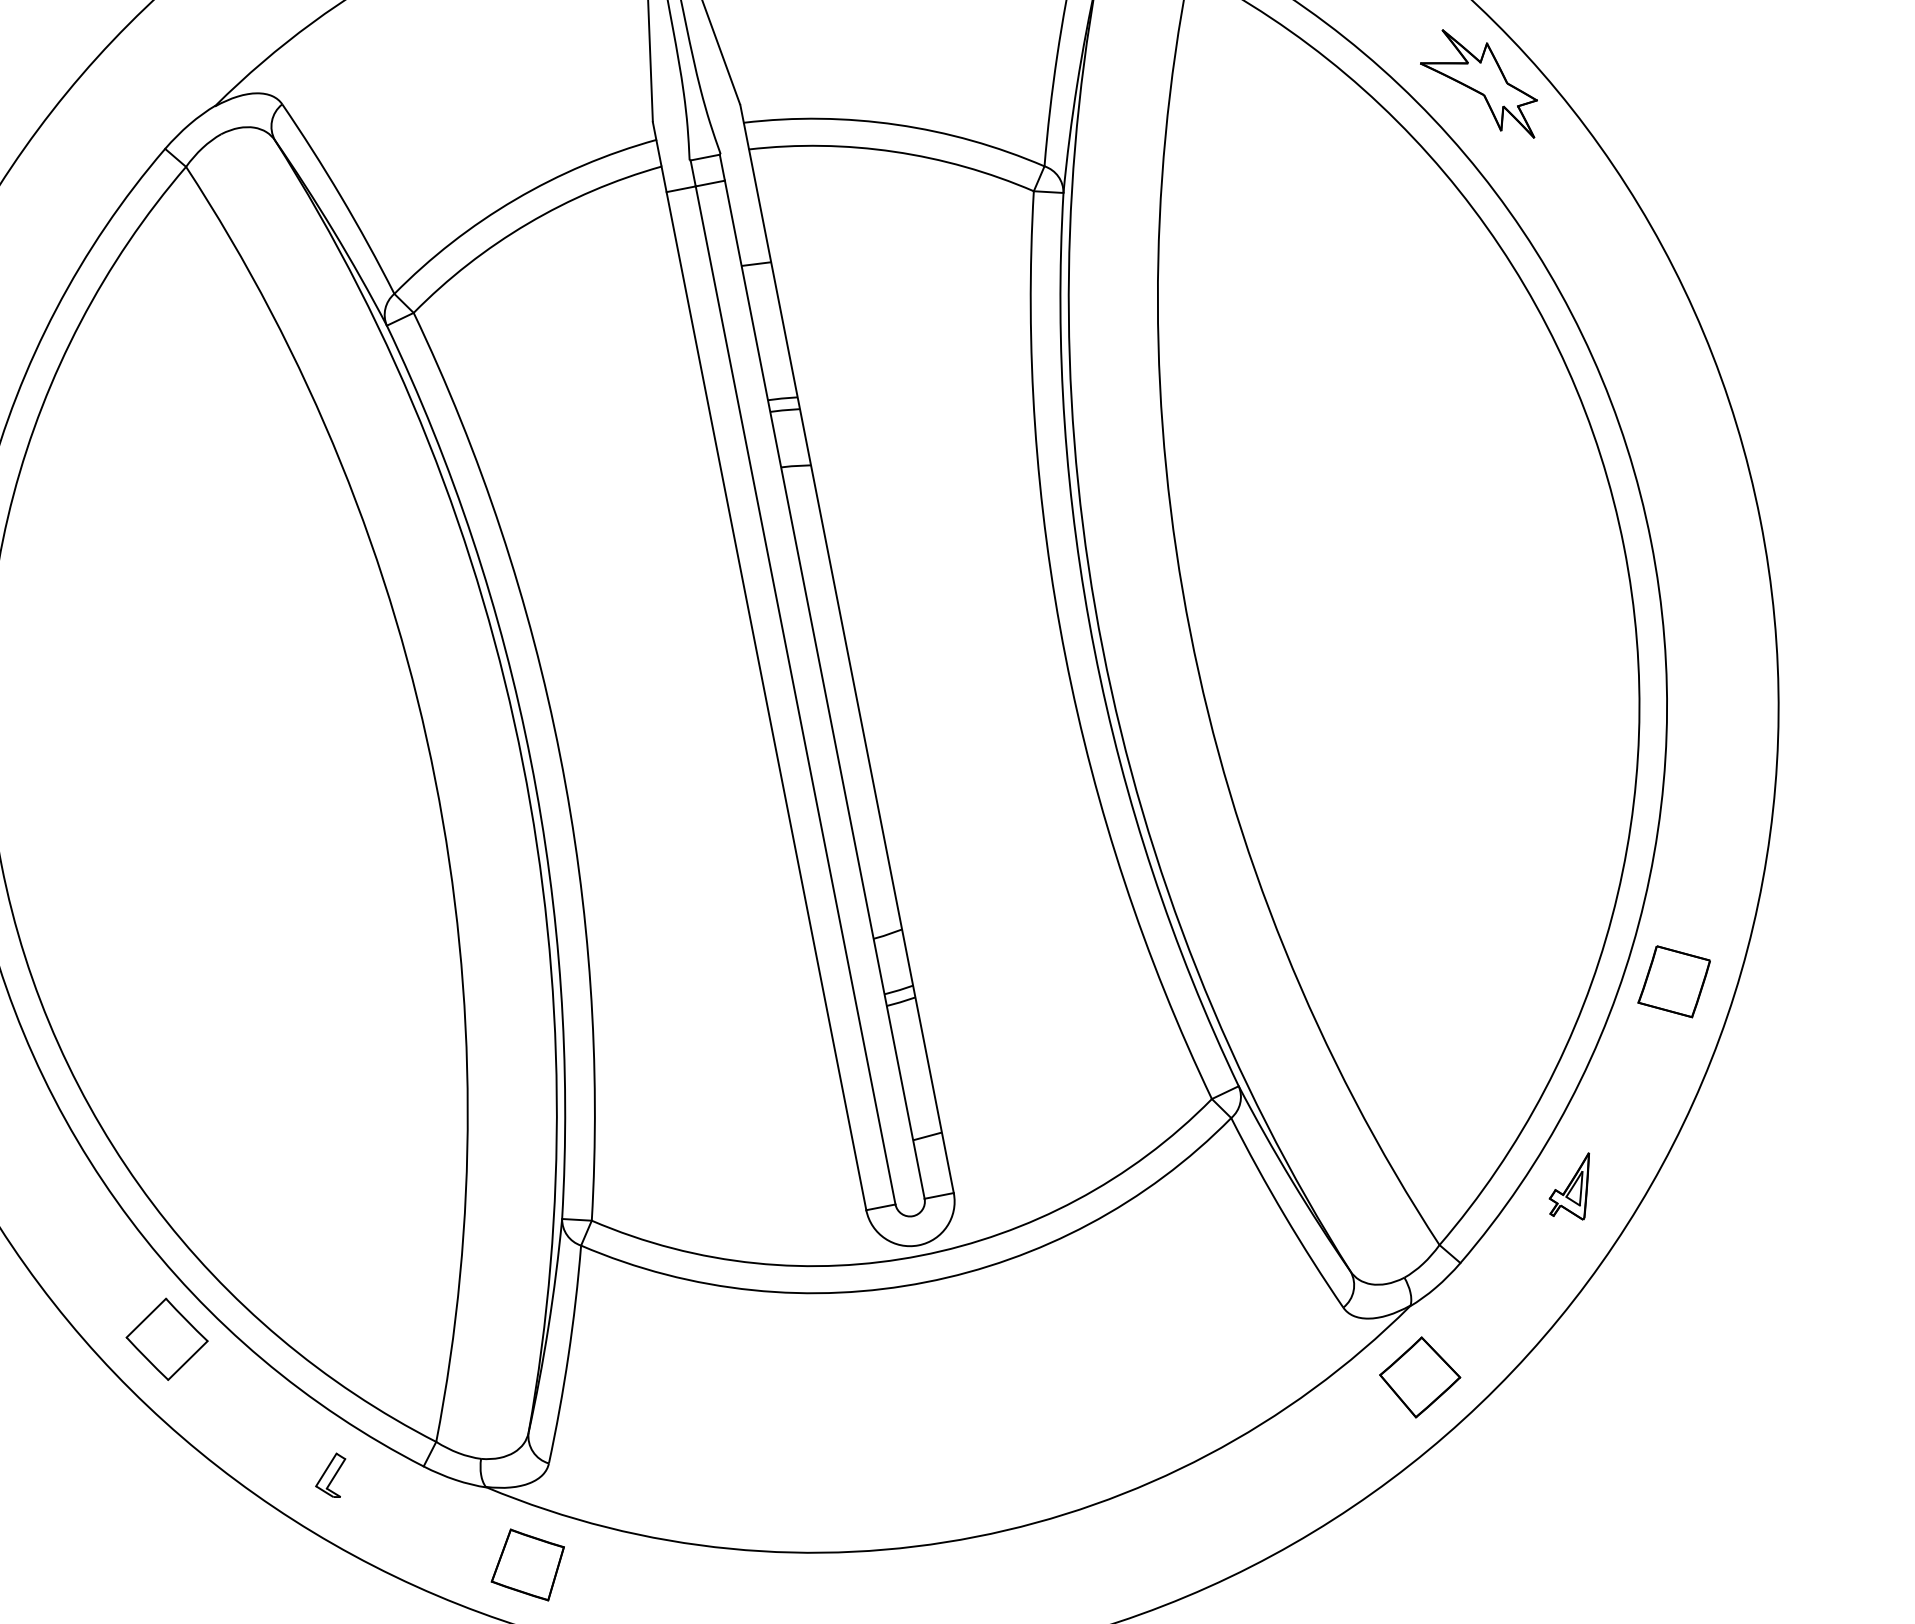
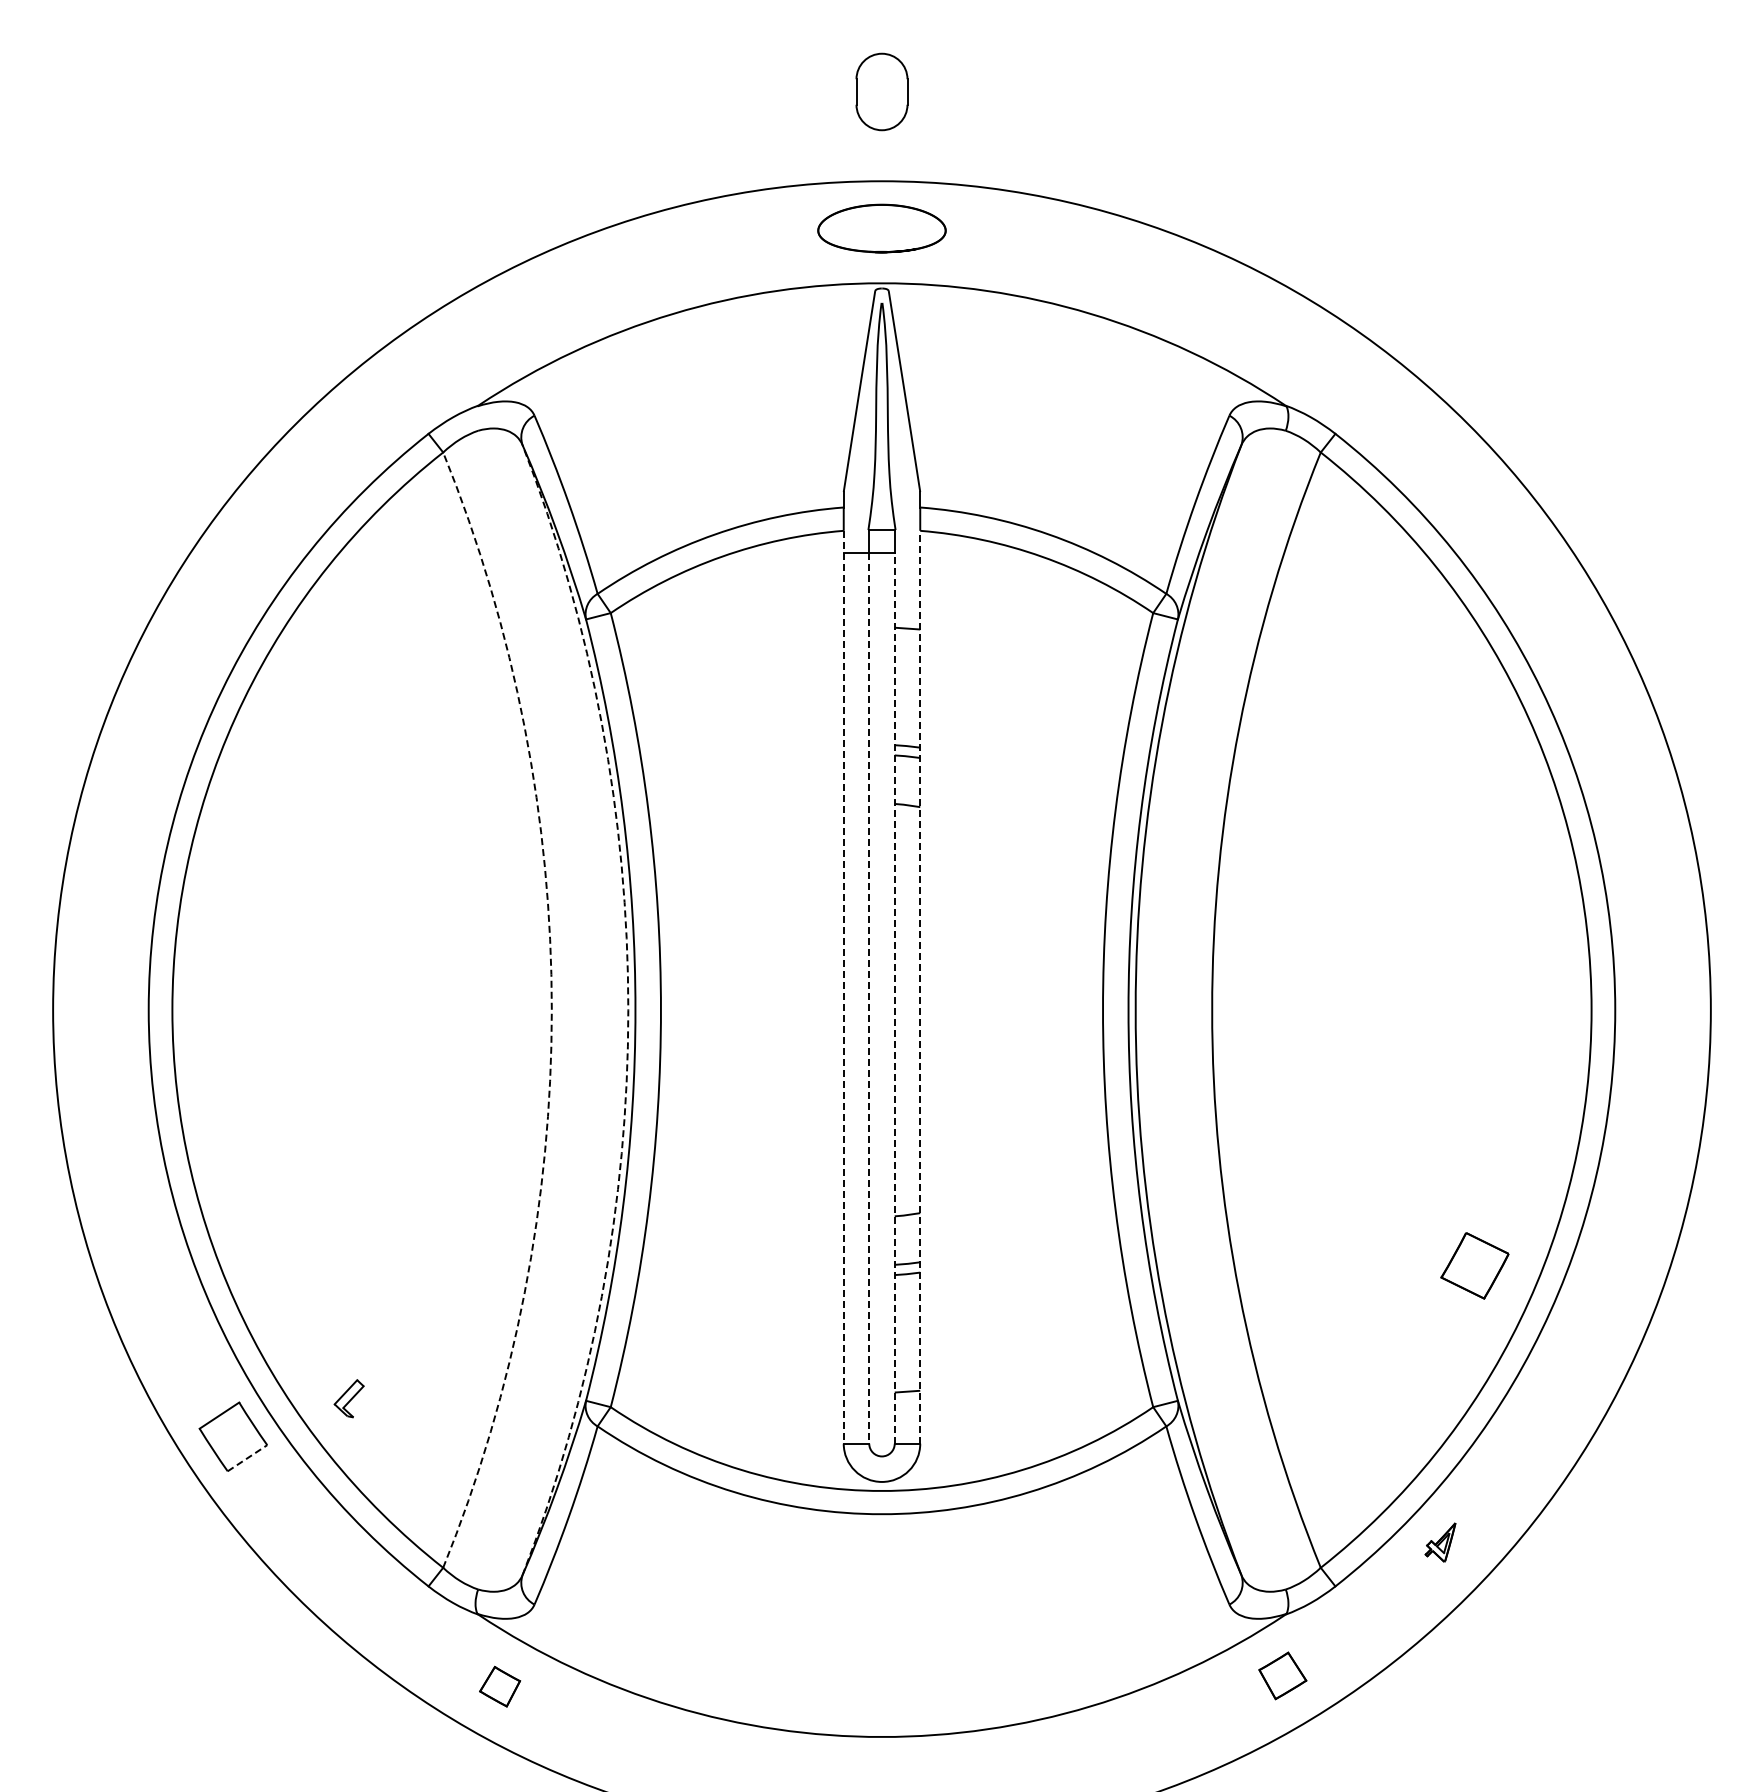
part: (1478, 85) -> (1545, 597), removed
line: (851, 670) -> (920, 986), solid -> dashed
line: (763, 688) -> (843, 987), solid -> dashed
line: (824, 688) -> (894, 997), solid -> dashed
line: (795, 695) -> (869, 998), solid -> dashed
arc: (523, 763) -> (628, 1010), solid -> dashed
arc: (435, 780) -> (551, 1010), solid -> dashed
part: (1673, 981) -> (1474, 1265), moved
part: (1570, 1189) -> (1440, 1542), size x0.7
line: (188, 1360) -> (247, 1458), solid -> dashed
part: (1419, 1376) -> (1282, 1675), size x0.7
part: (330, 1476) -> (348, 1398), moved
part: (527, 1564) -> (499, 1686), size x0.6

